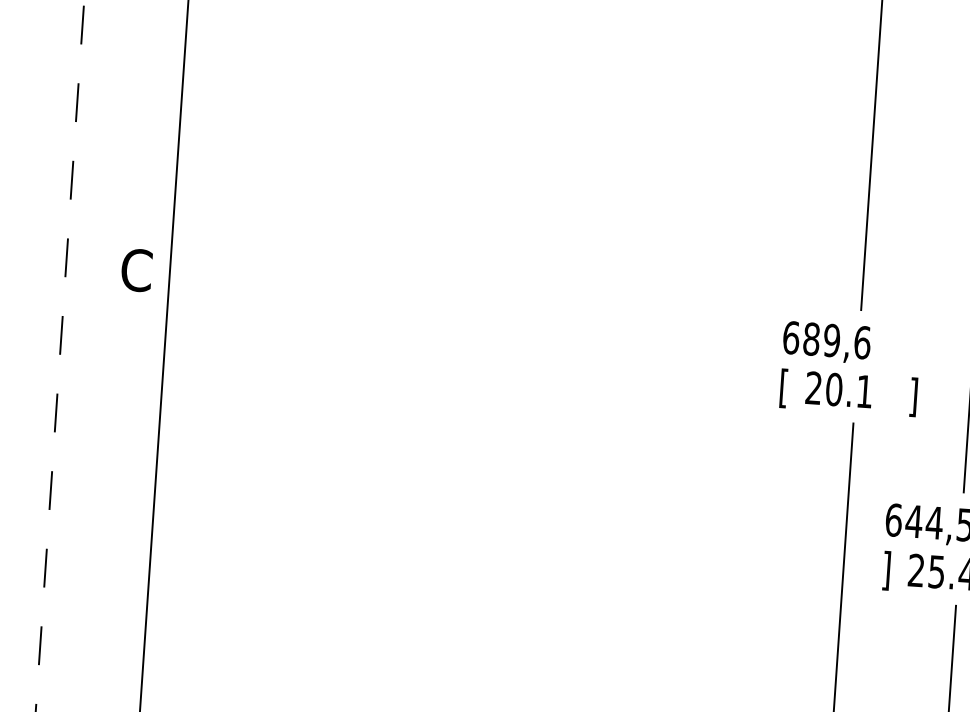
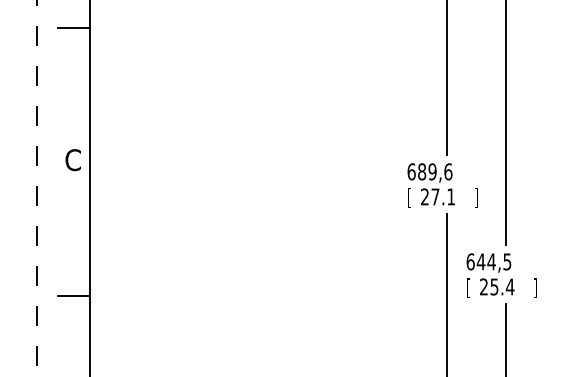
line: (156, 15) -> (74, 28), added
text: (834, 388) -> (435, 196), 20.1 -> 27.1
line: (121, 532) -> (74, 295), added
text: (886, 571) -> (468, 288), ] -> [

